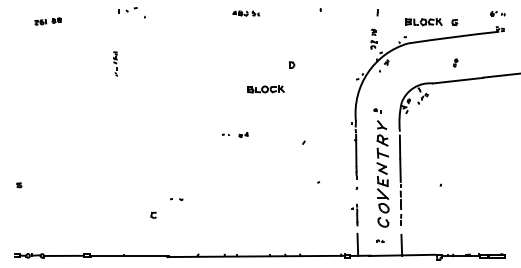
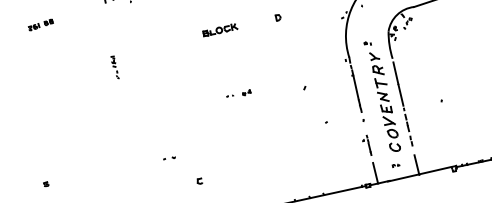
part: (115, 63) -> (114, 67), moved
part: (265, 89) -> (219, 30), moved
part: (176, 199) -> (169, 158), moved
part: (153, 214) -> (199, 180), moved

